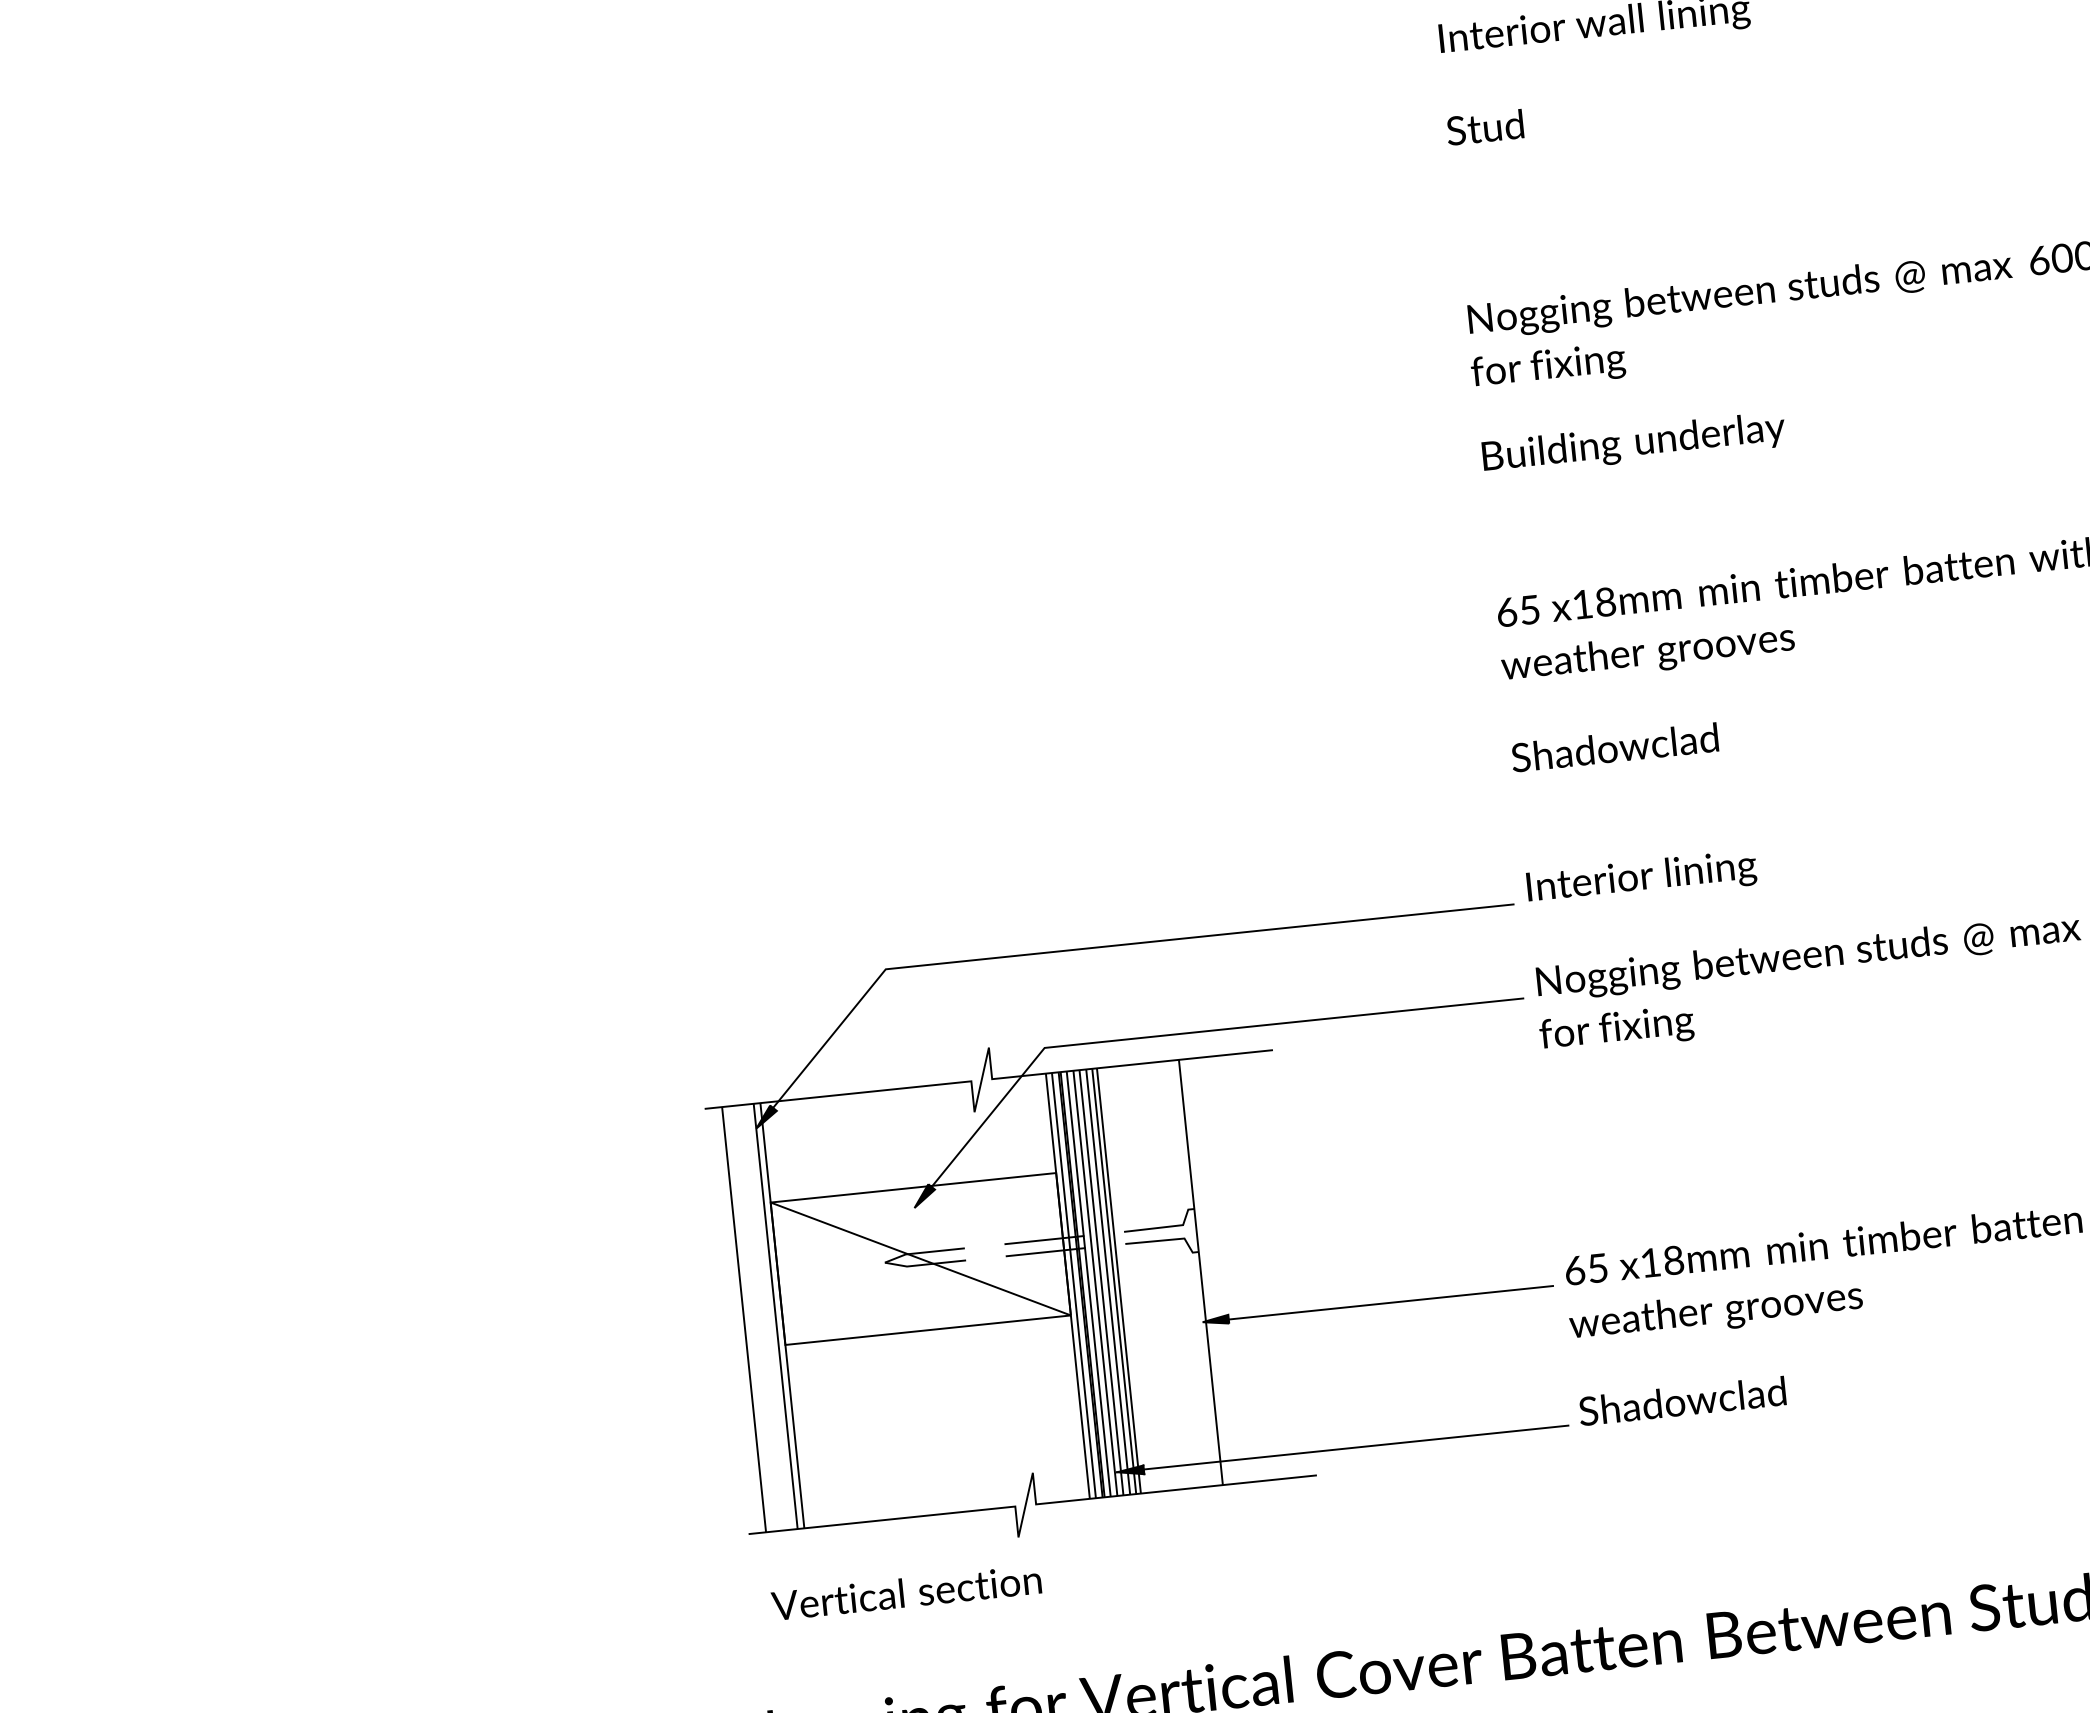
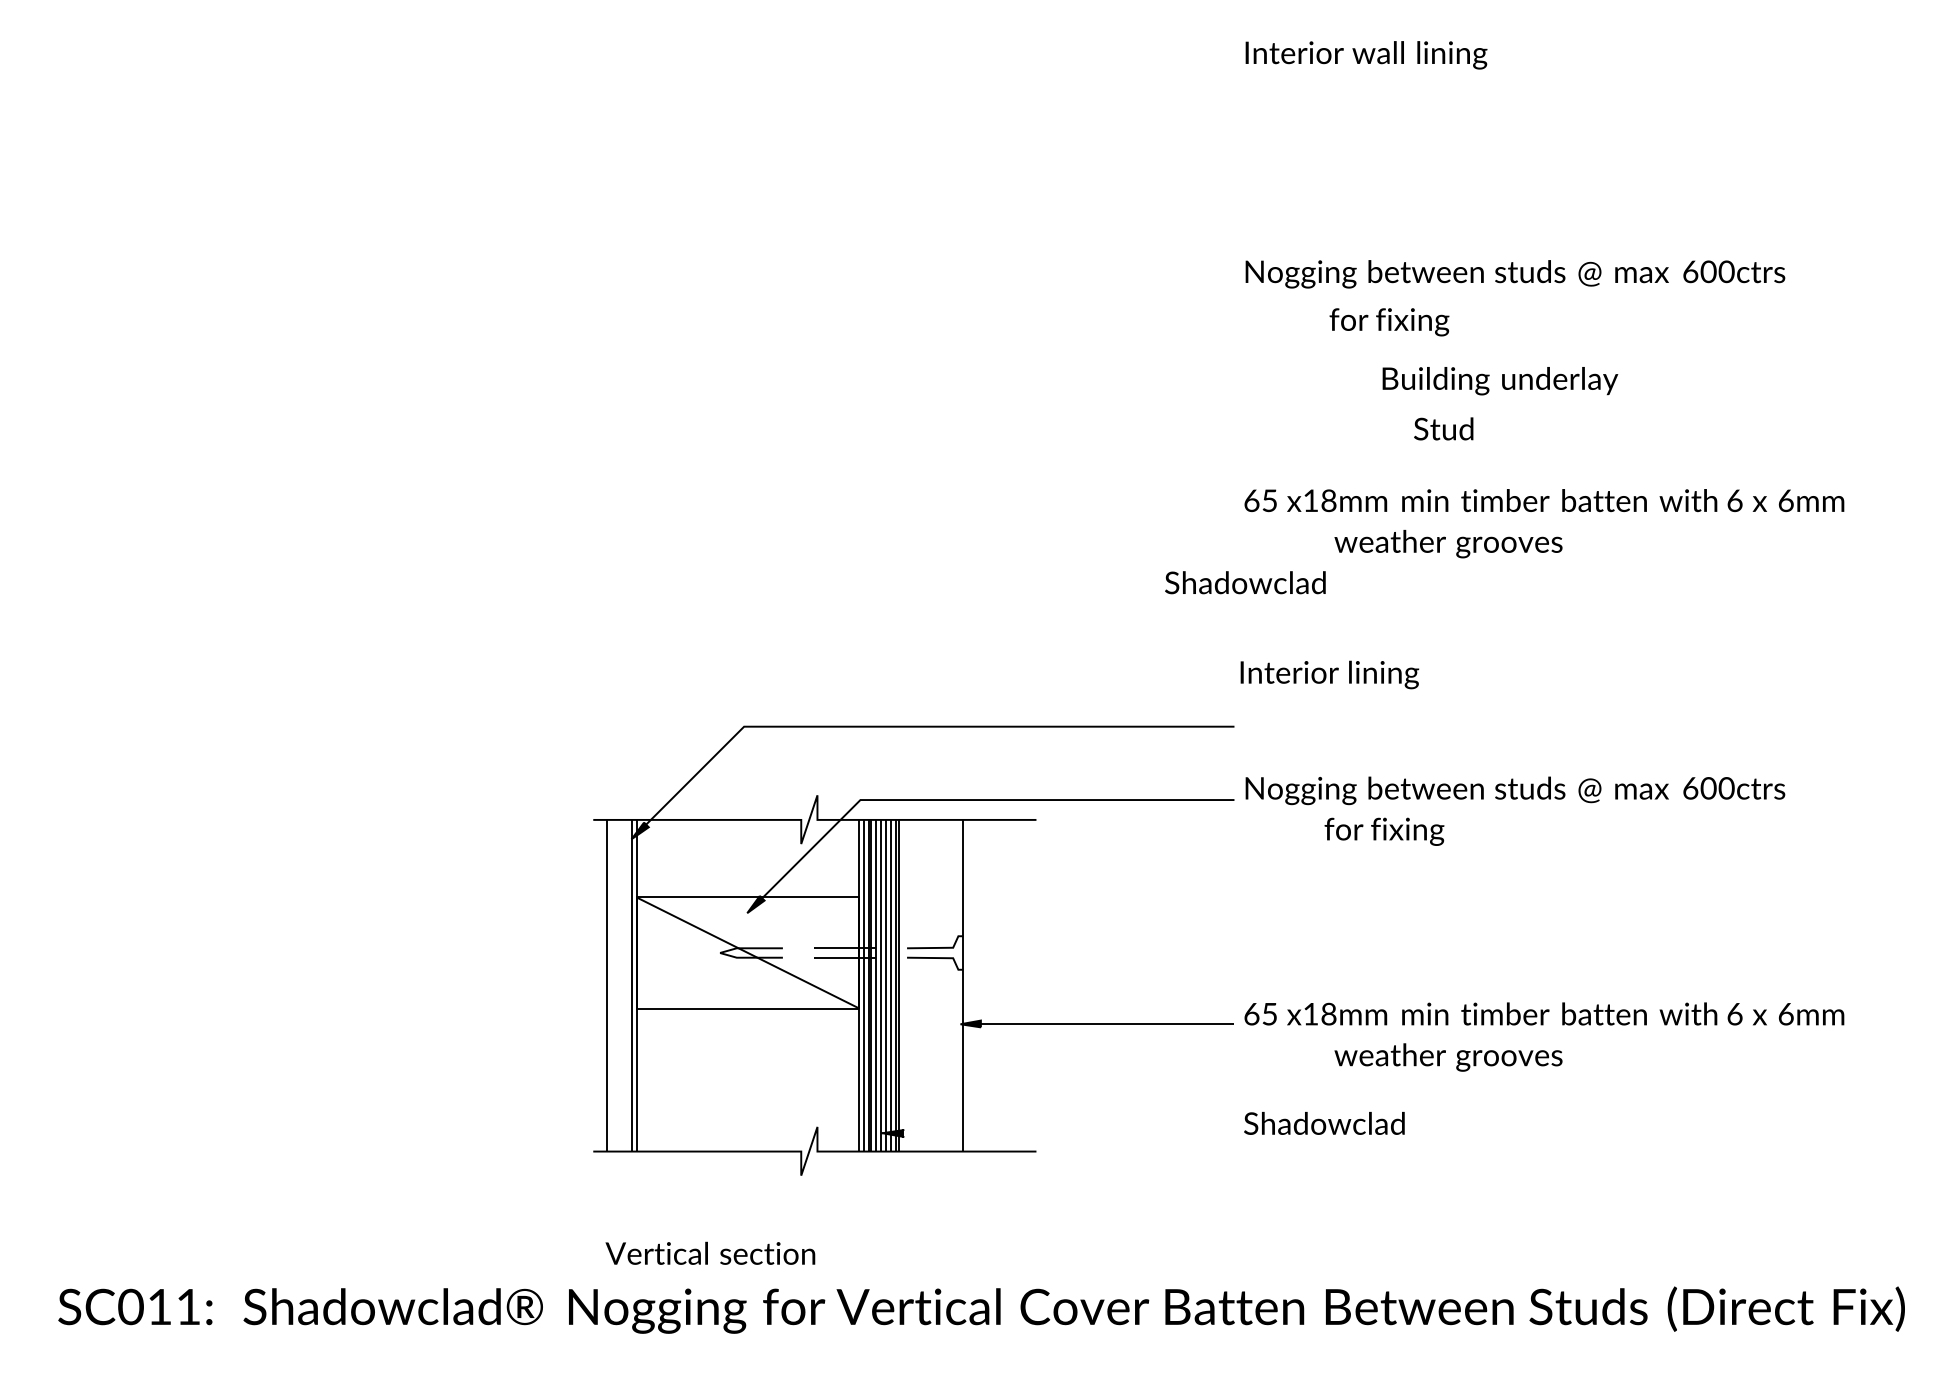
text: (1484, 127) -> (1443, 428), moved
text: (1548, 367) -> (1389, 322), moved
text: (1634, 444) -> (1500, 381), moved
text: (1648, 654) -> (1448, 544), moved
text: (1614, 747) -> (1245, 582), moved
text: (1641, 878) -> (1329, 674), moved
text: (1616, 1029) -> (1384, 831), moved
text: (1716, 1312) -> (1448, 1057), moved
line: (1355, 1447) -> (1068, 1133), removed
text: (906, 1591) -> (710, 1252), moved

